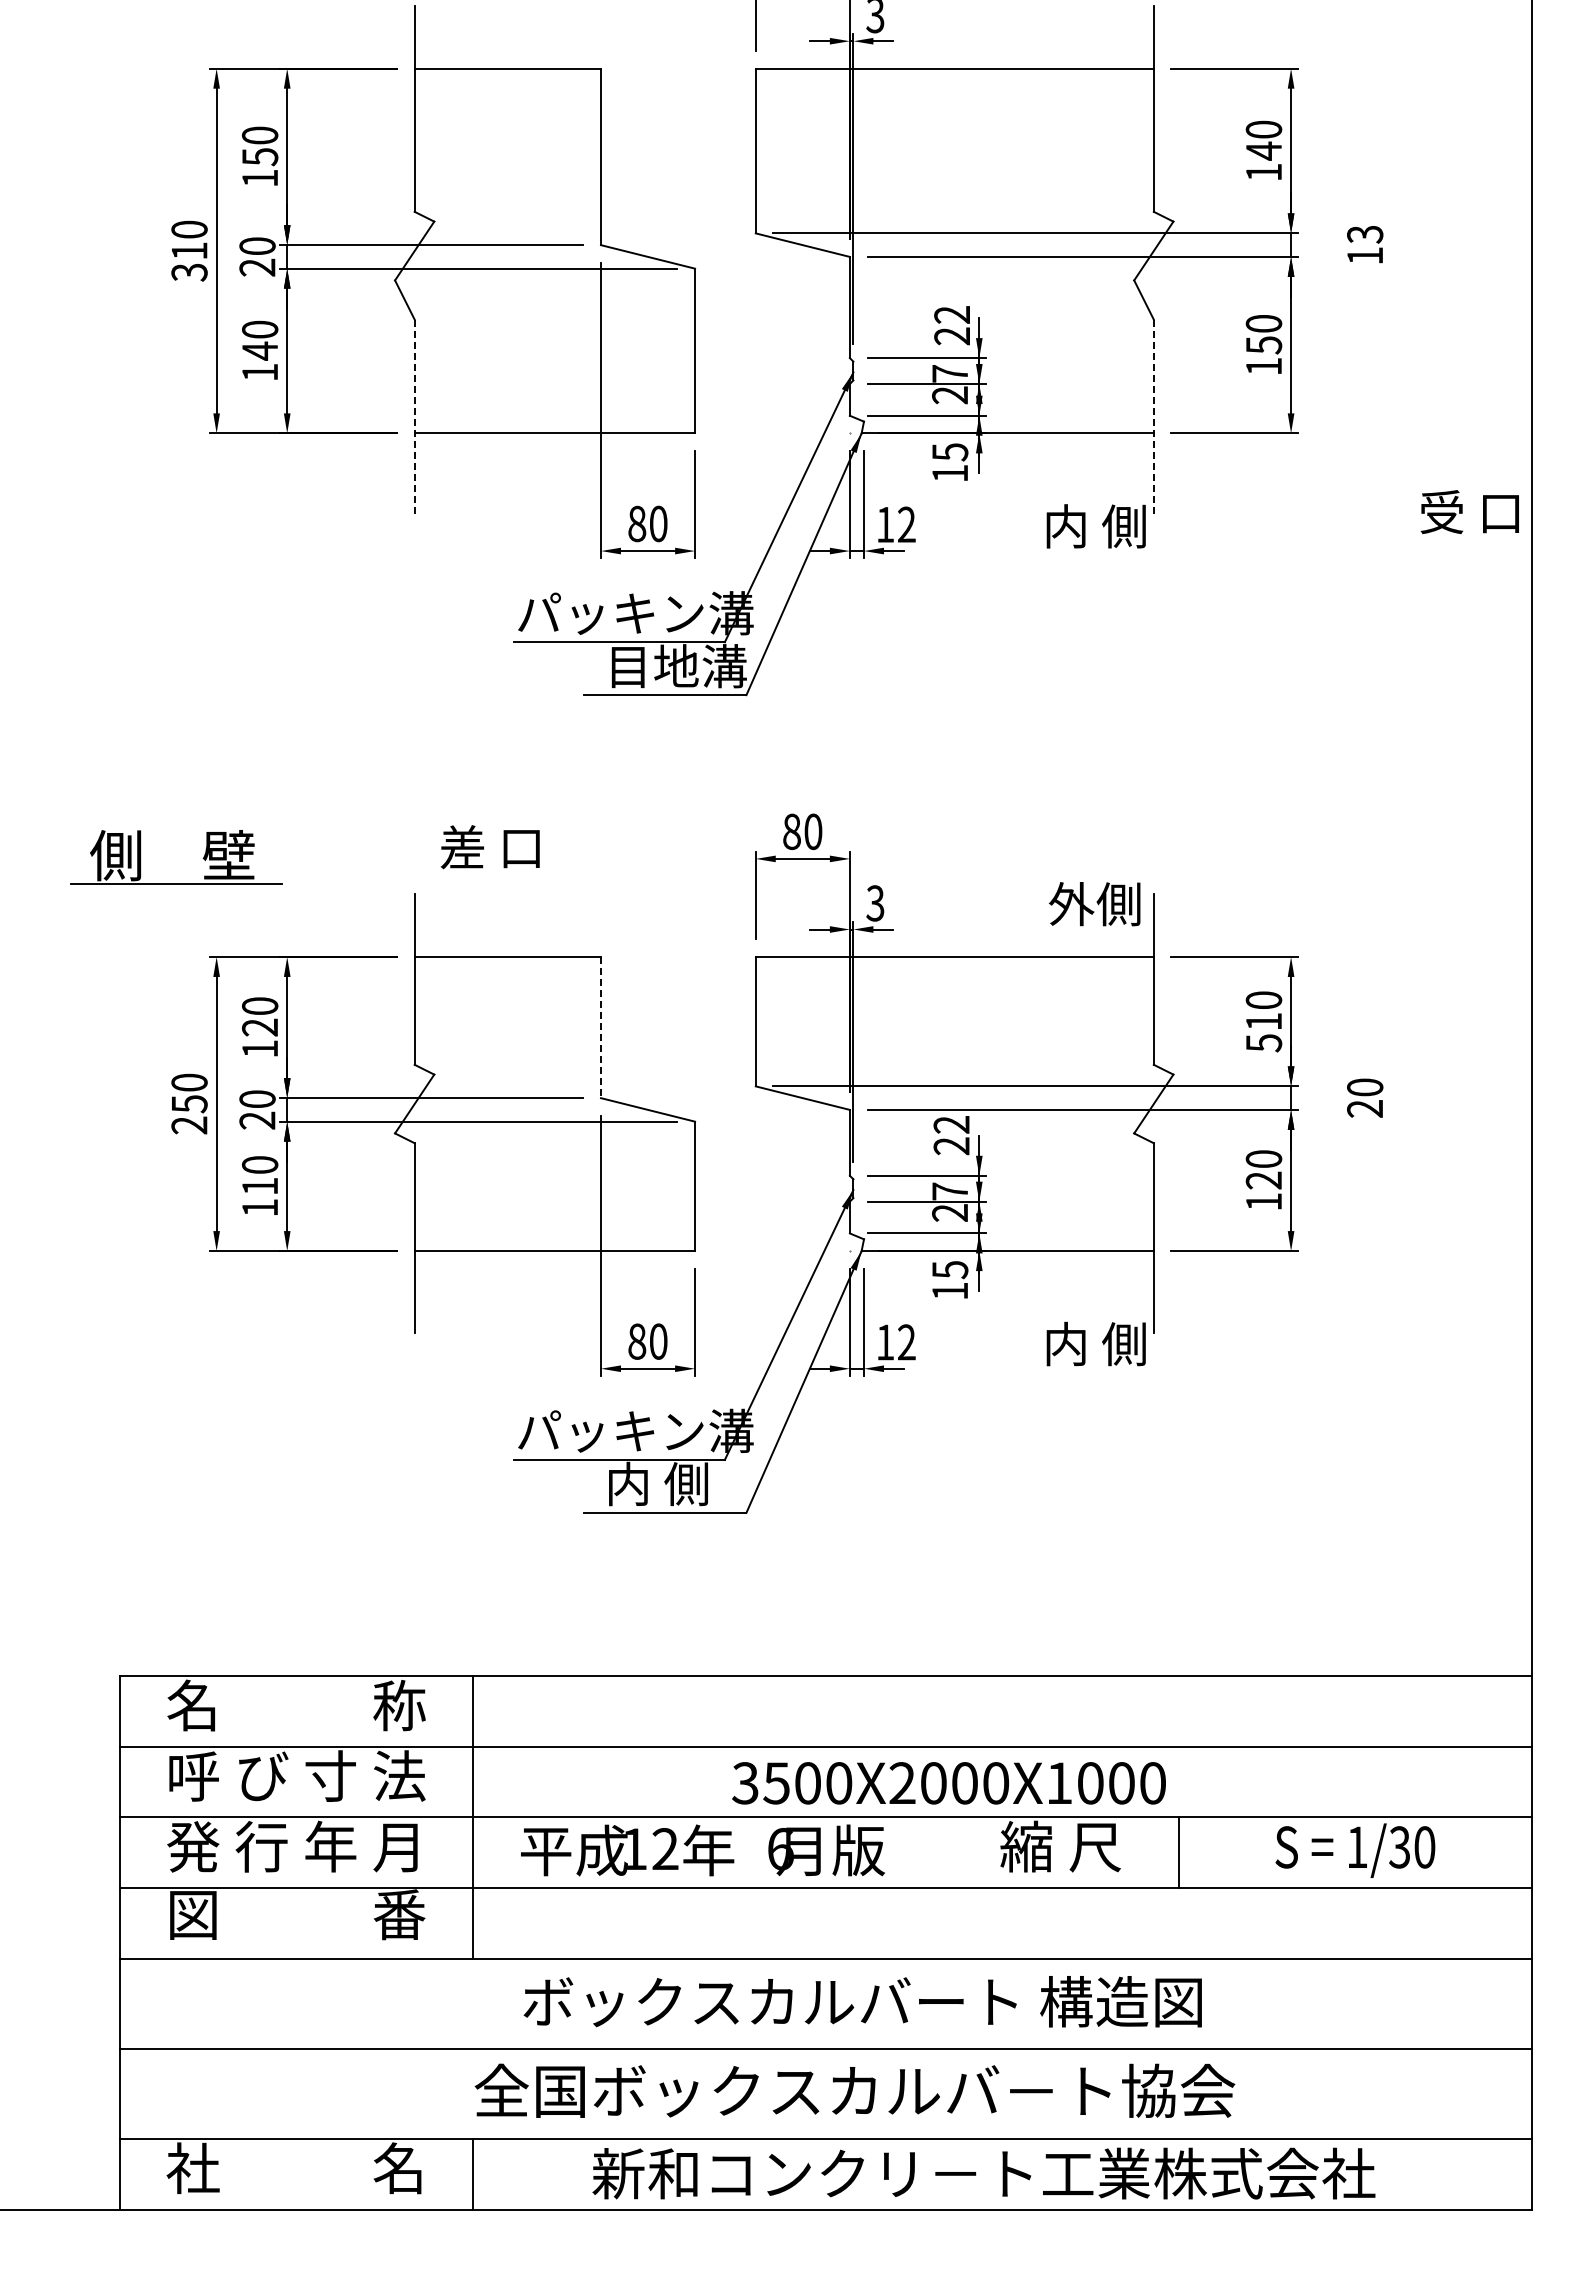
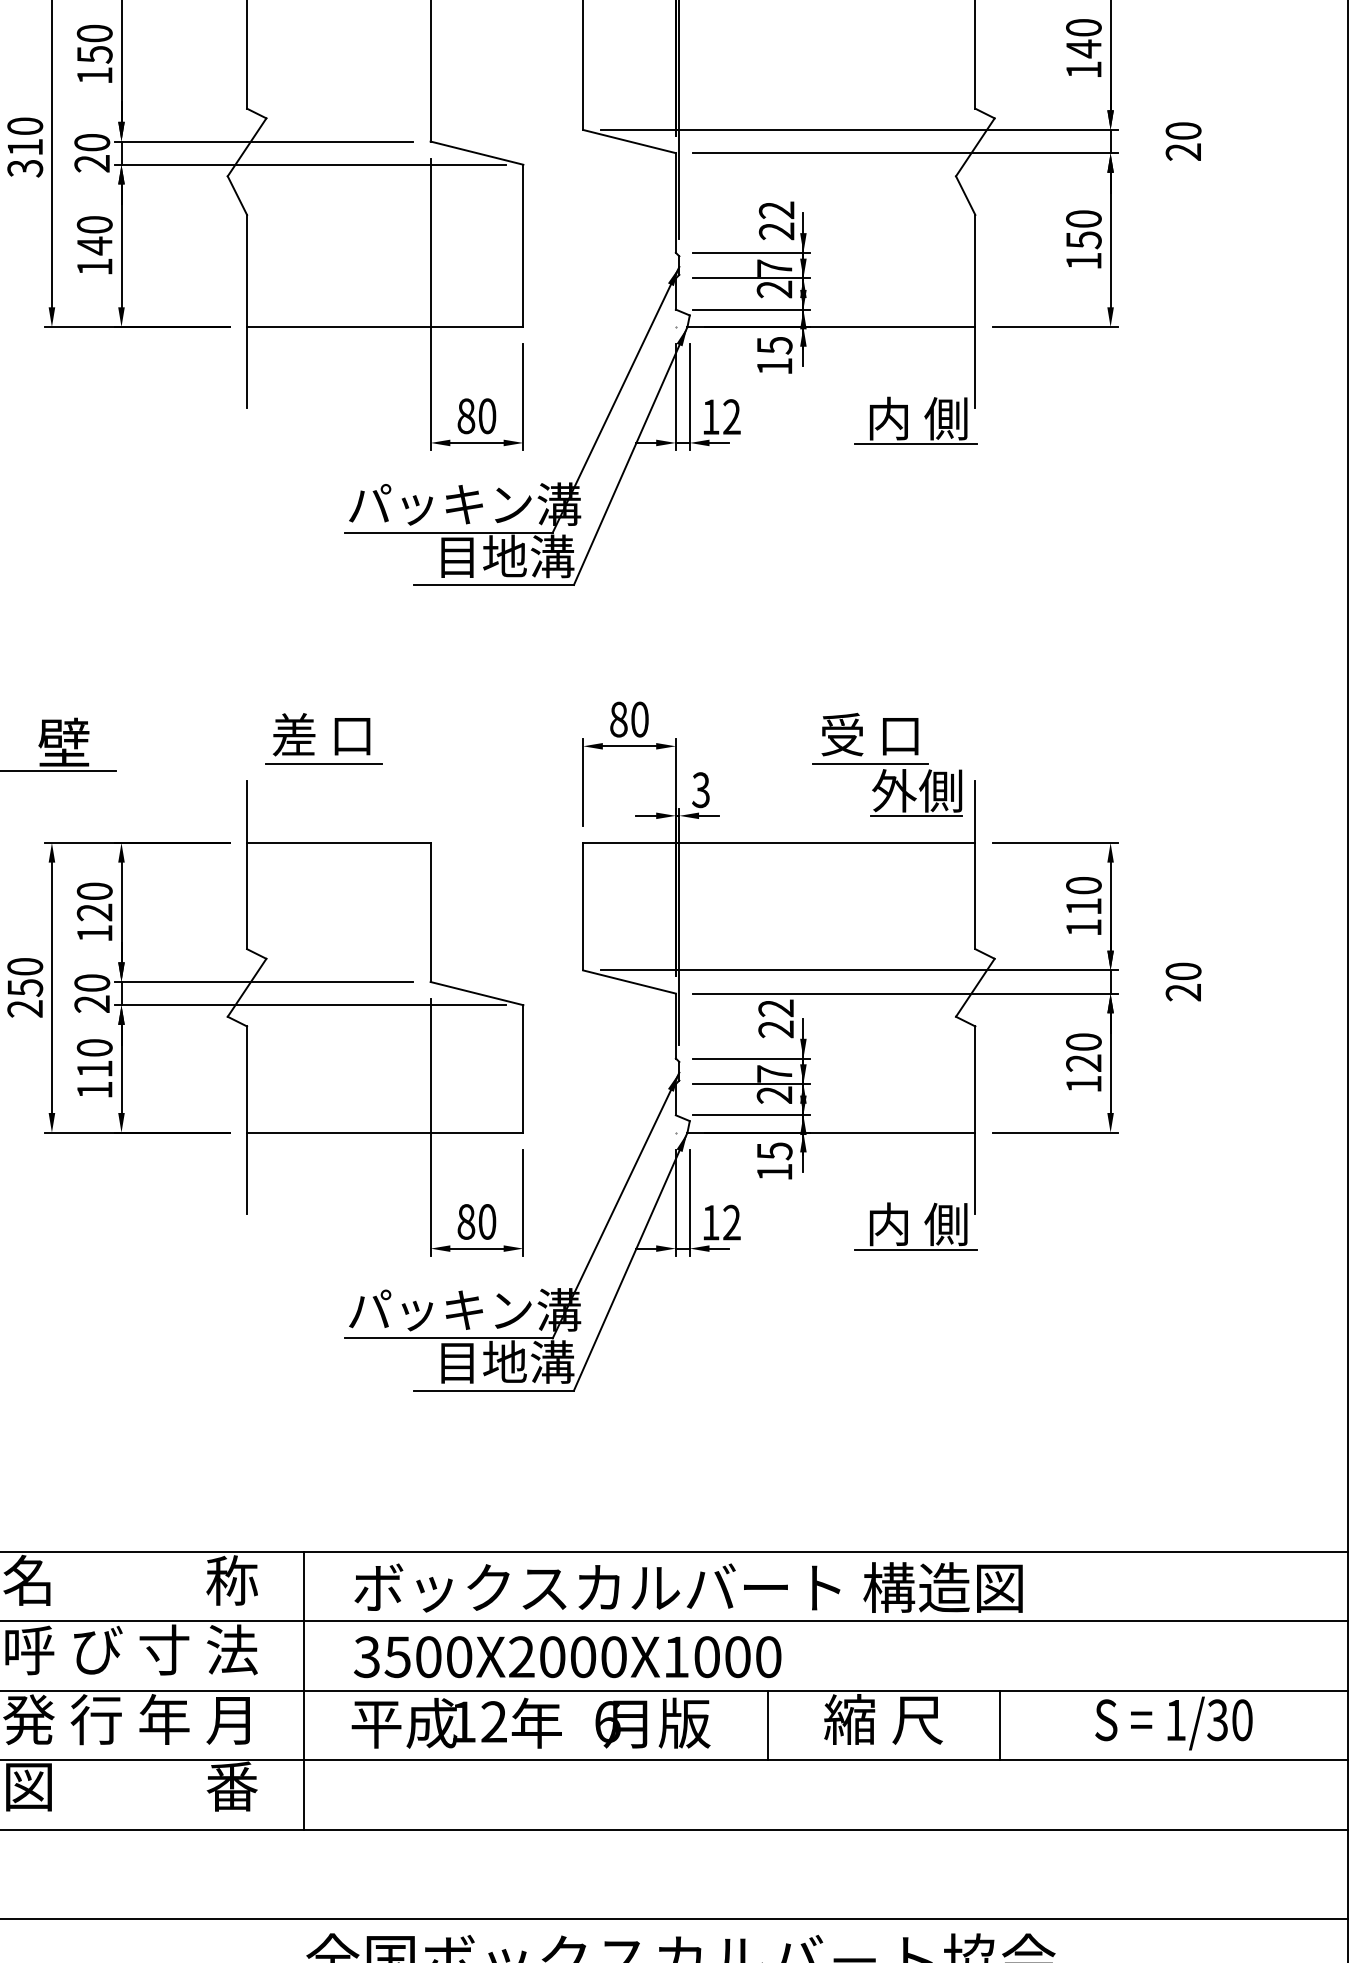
text: (1365, 244) -> (1183, 140), 13 -> 20
line: (414, 418) -> (246, 312), dashed -> solid
line: (1153, 418) -> (975, 312), dashed -> solid
text: (1469, 511) -> (869, 734), moved
line: (1093, 552) -> (915, 444), added
line: (492, 877) -> (323, 764), added
line: (1047, 877) -> (870, 764), added
line: (1094, 929) -> (916, 815), added
line: (600, 1027) -> (430, 912), dashed -> solid
text: (1264, 1043) -> (1084, 928), 510 -> 110
line: (1093, 1369) -> (915, 1249), added
text: (677, 1483) -> (506, 1361), 内 側 -> 目地溝
text: (948, 1783) -> (567, 1657), moved
line: (943, 1852) -> (768, 1725), added
text: (862, 2001) -> (688, 1587), moved

